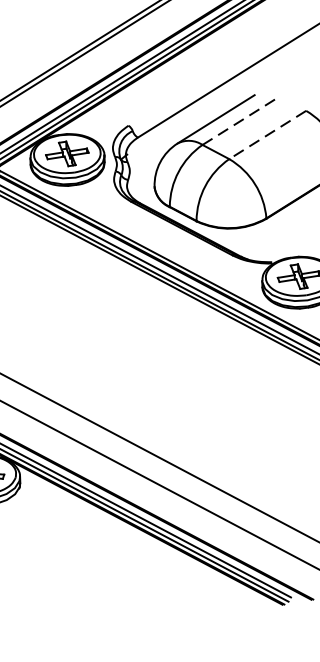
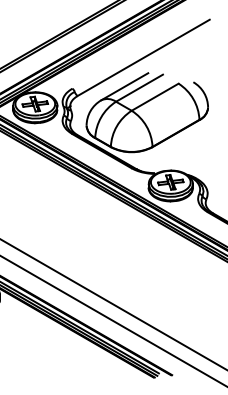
line: (240, 119) -> (139, 87), dashed -> solid
line: (266, 135) -> (154, 97), dashed -> solid

